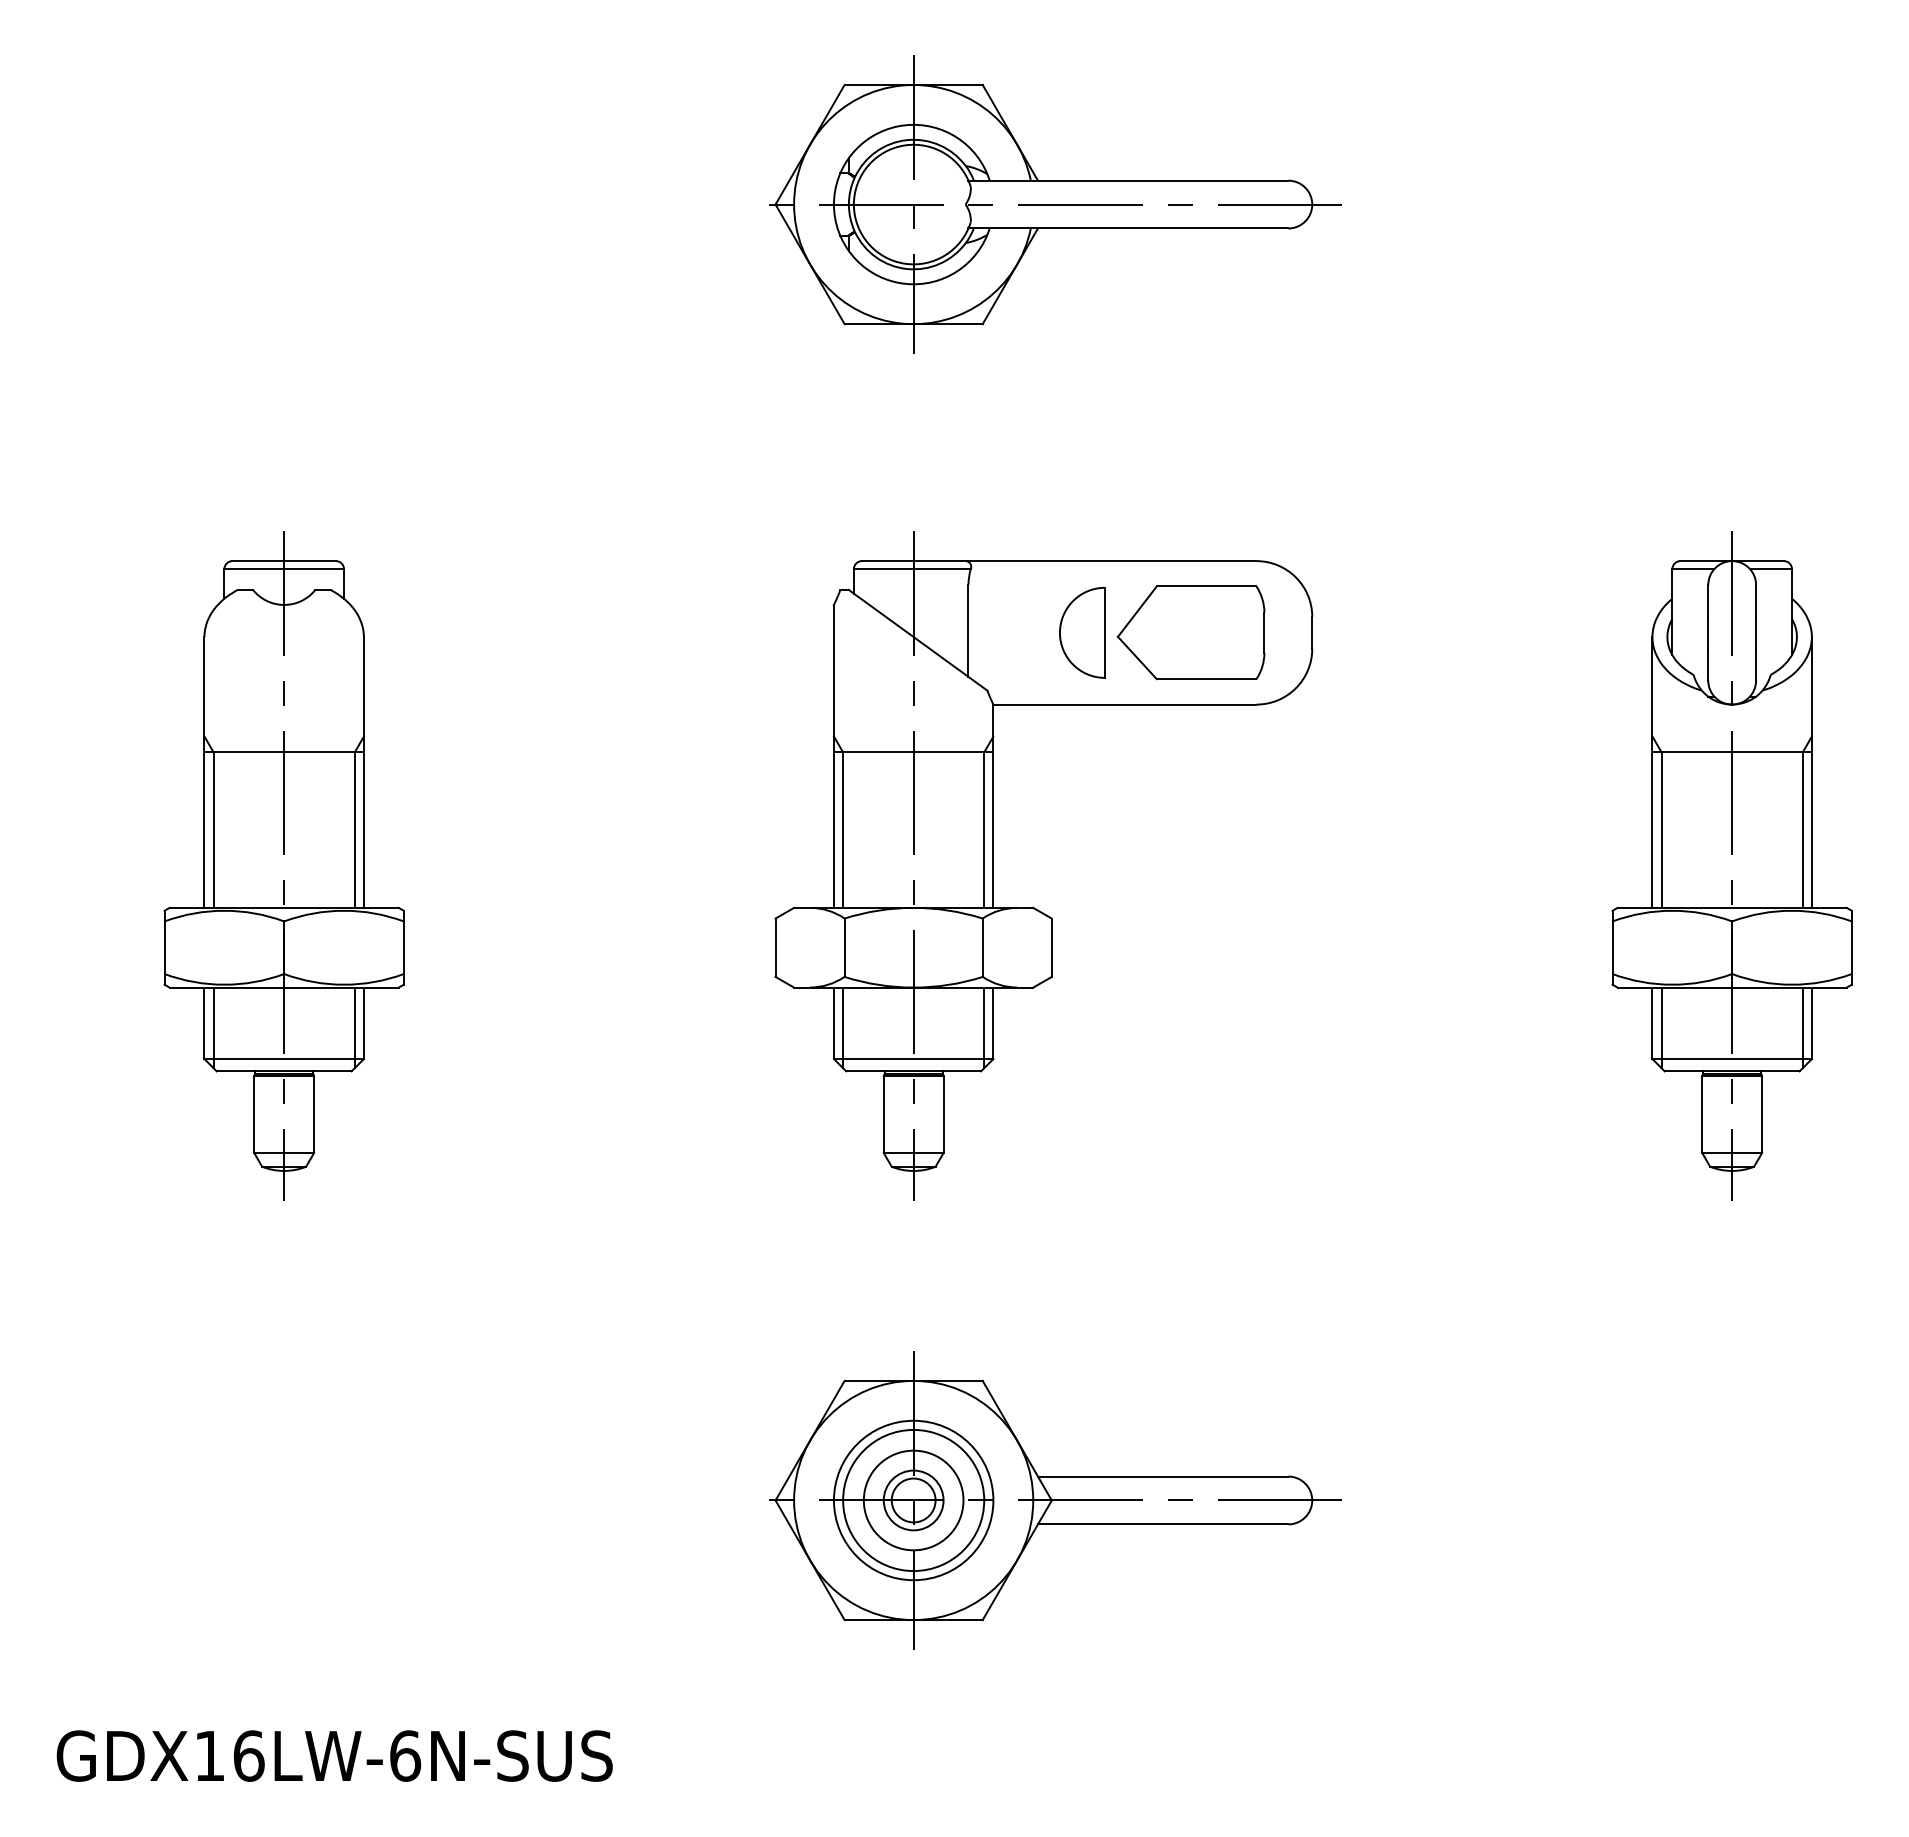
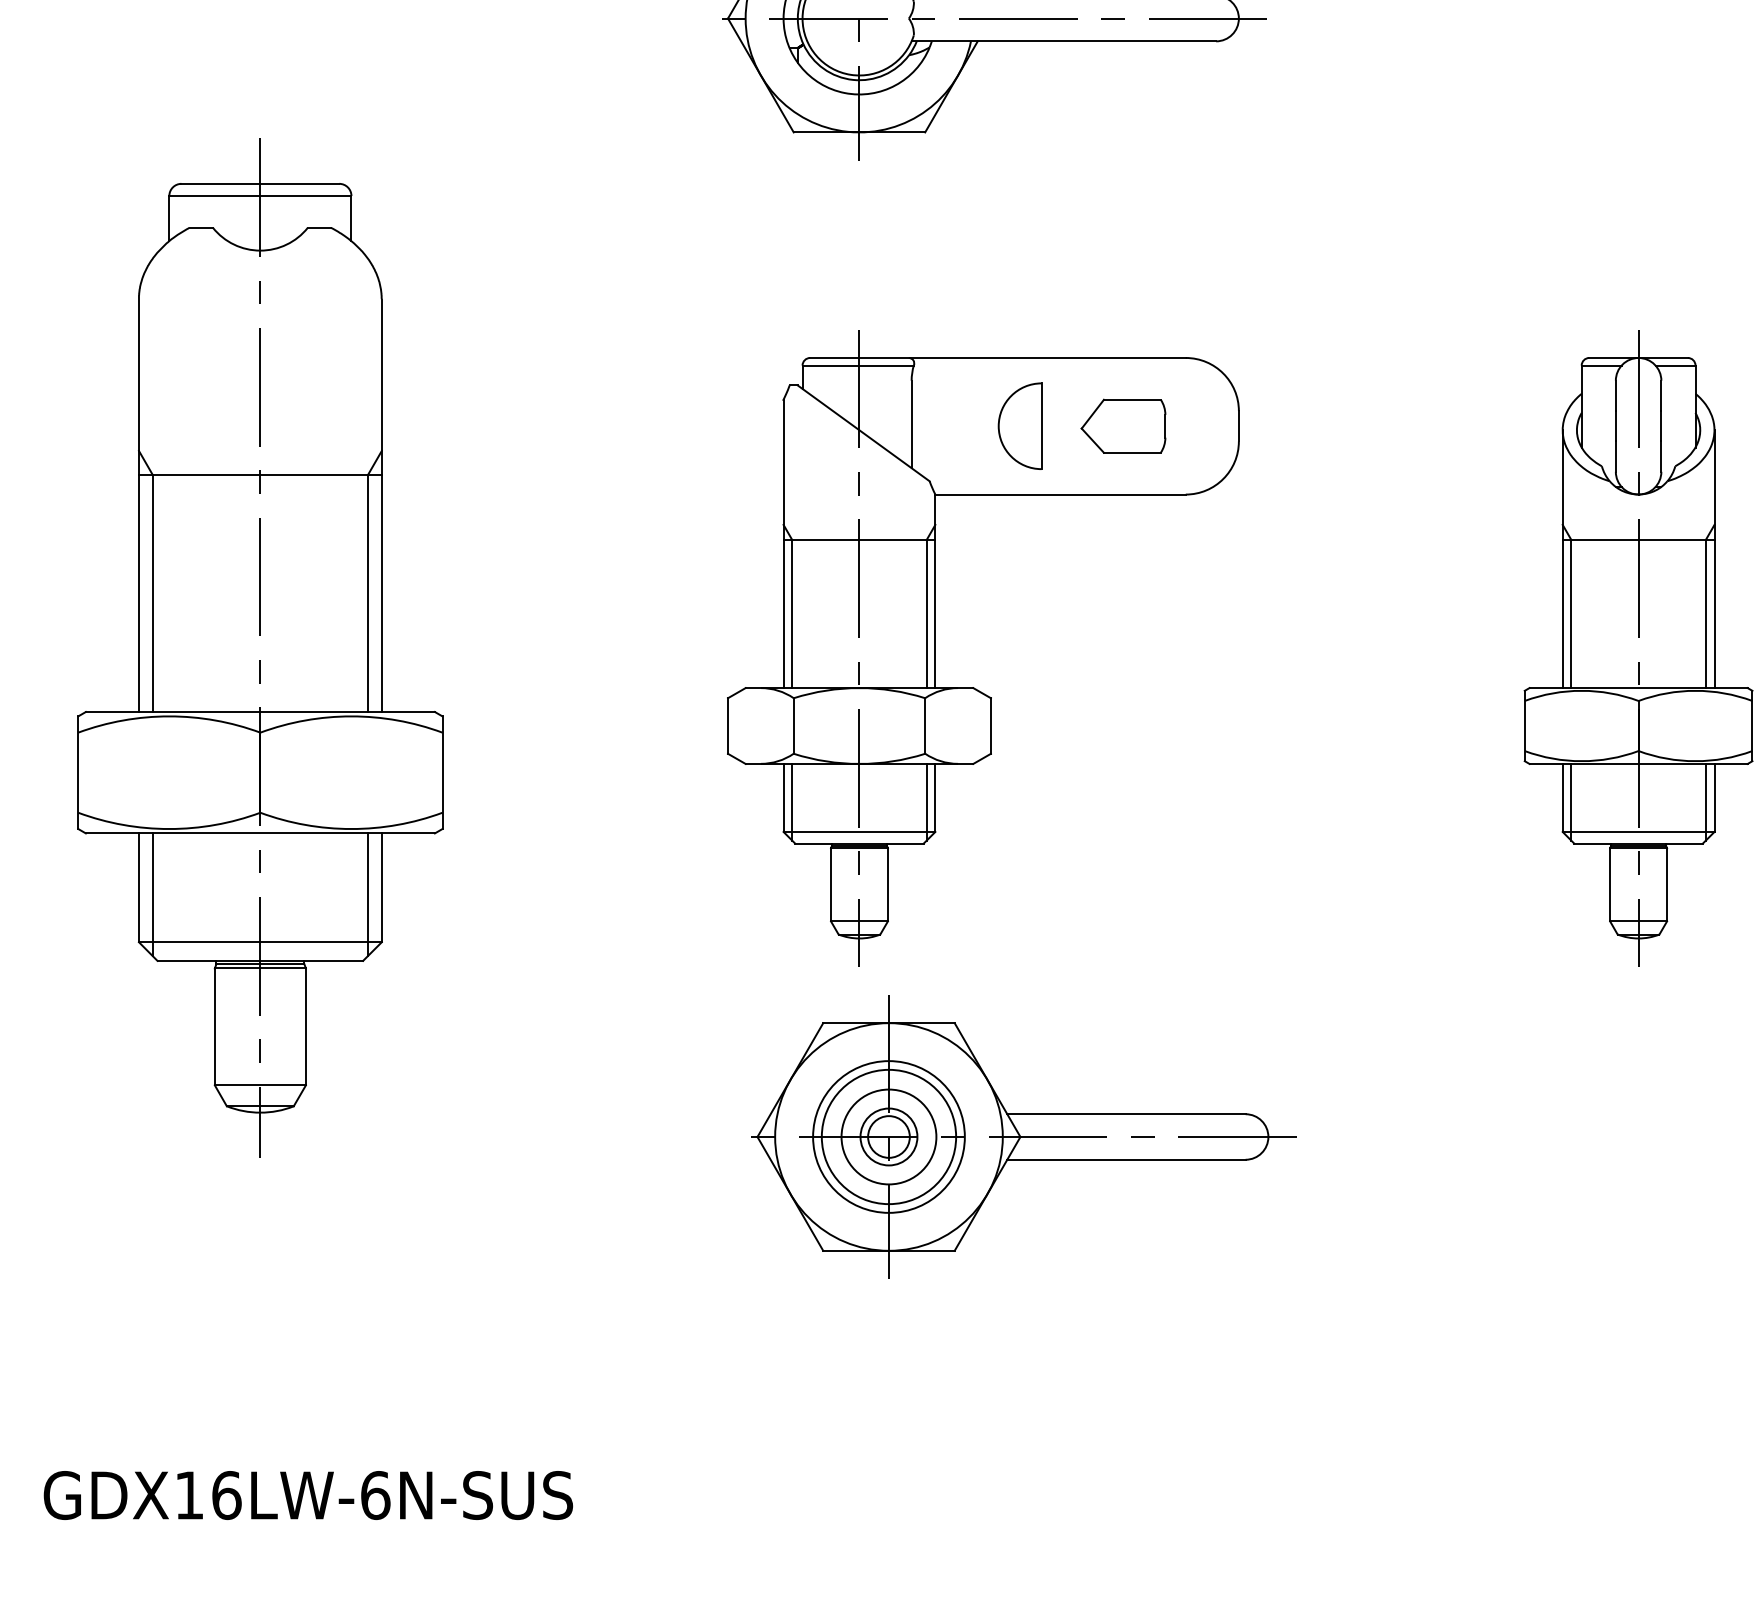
part: (1190, 632) -> (1122, 425), size x0.6
part: (283, 865) -> (259, 647), size x1.6
part: (1055, 1500) -> (1023, 1137), moved

